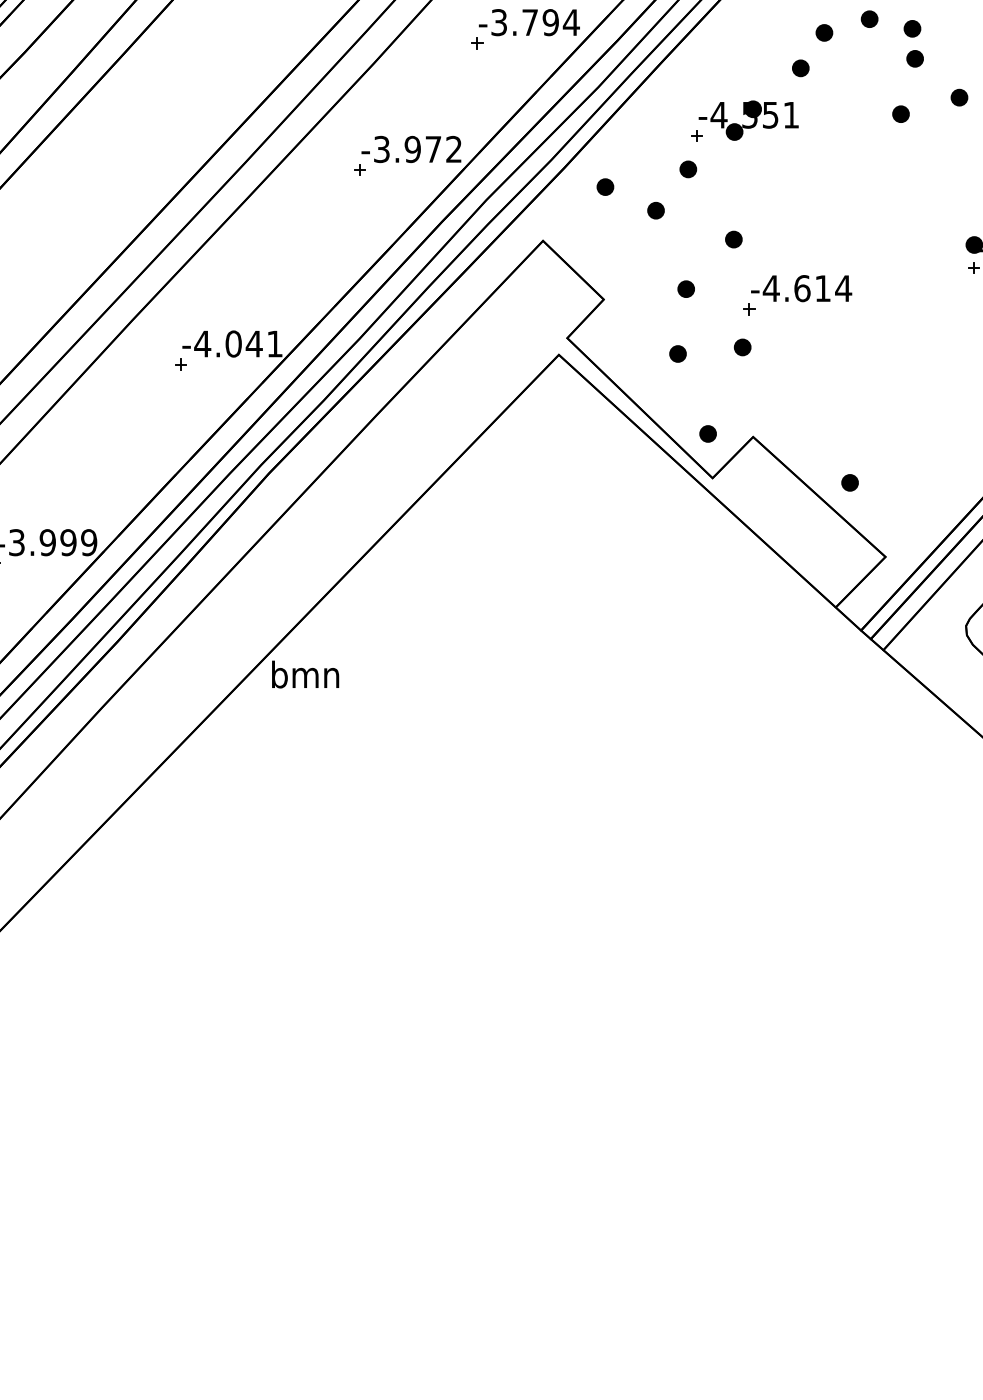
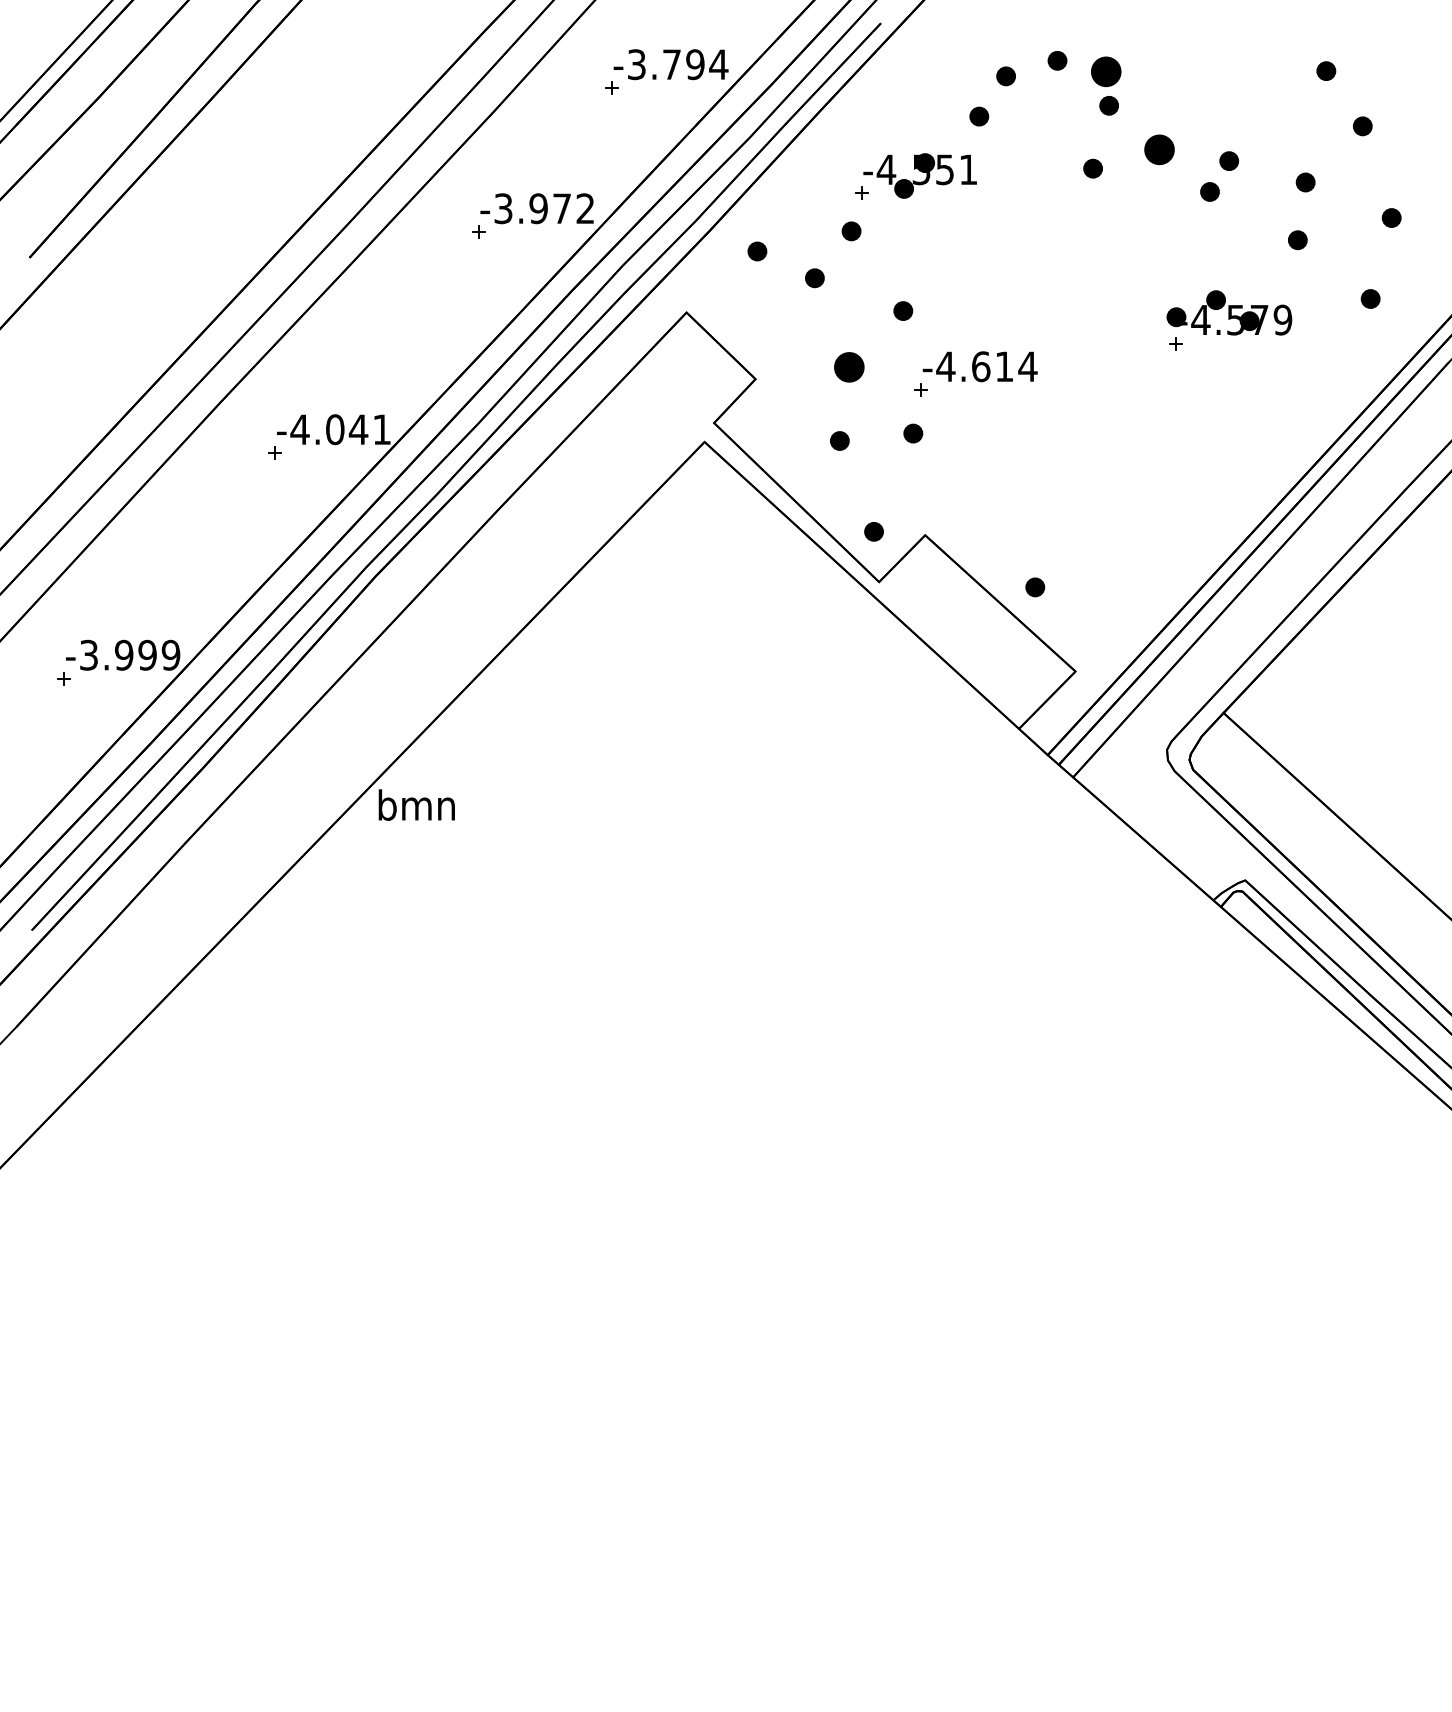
part: (911, 28) -> (1105, 71), size x1.6
part: (959, 97) -> (1159, 149), size x1.6
part: (685, 289) -> (848, 367), size x1.6

